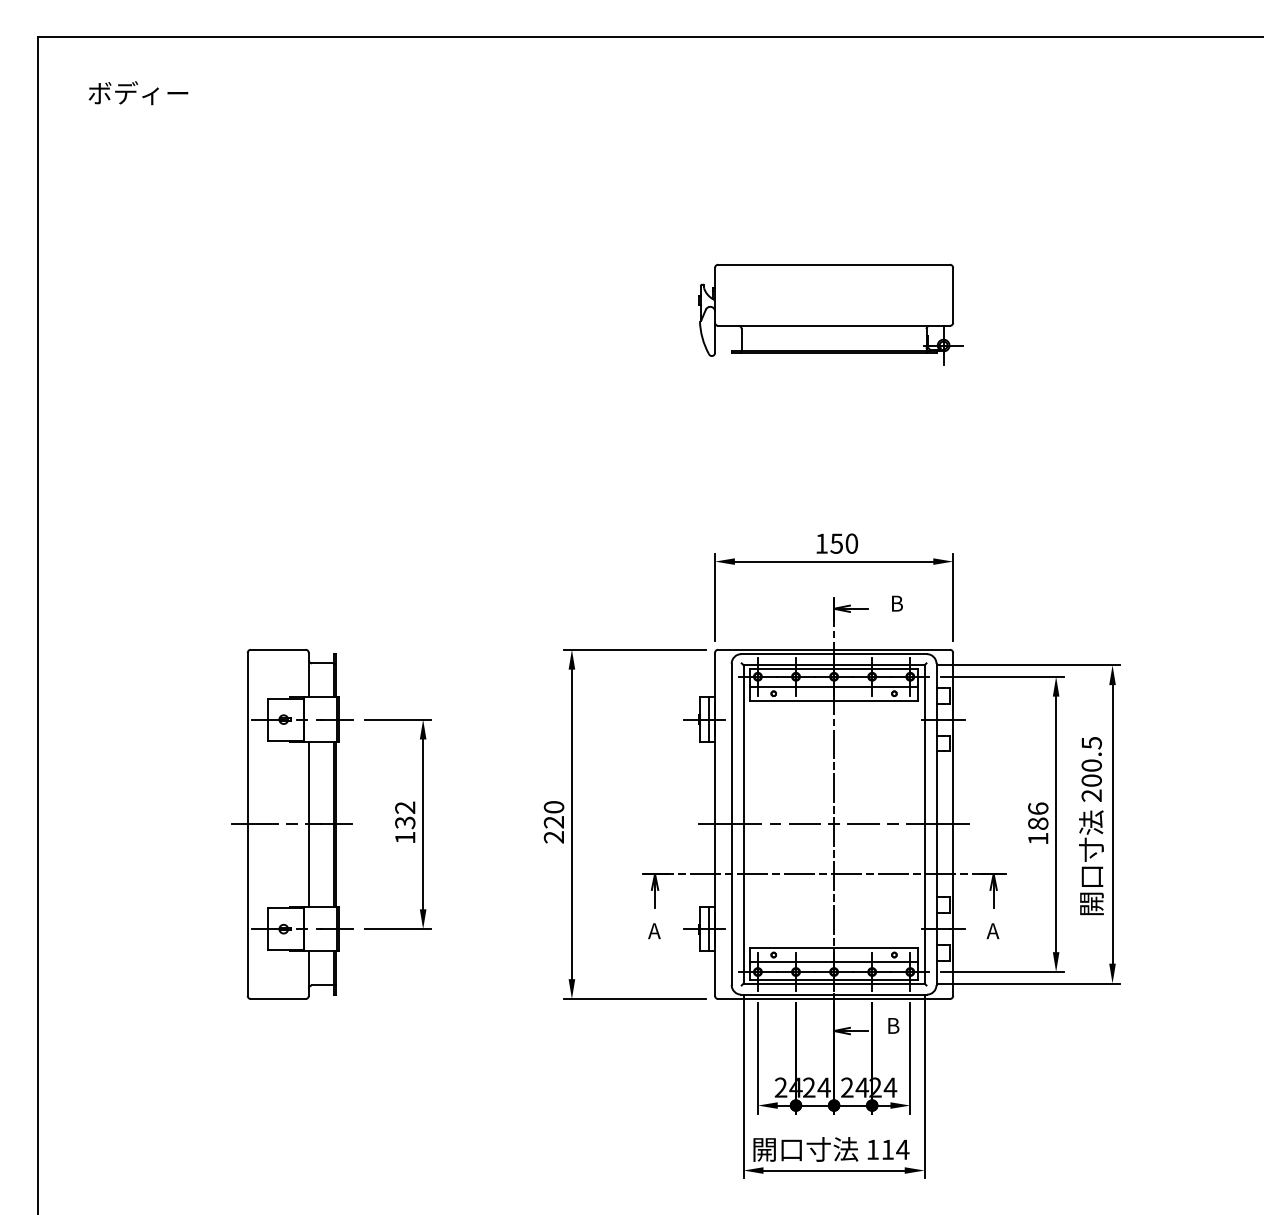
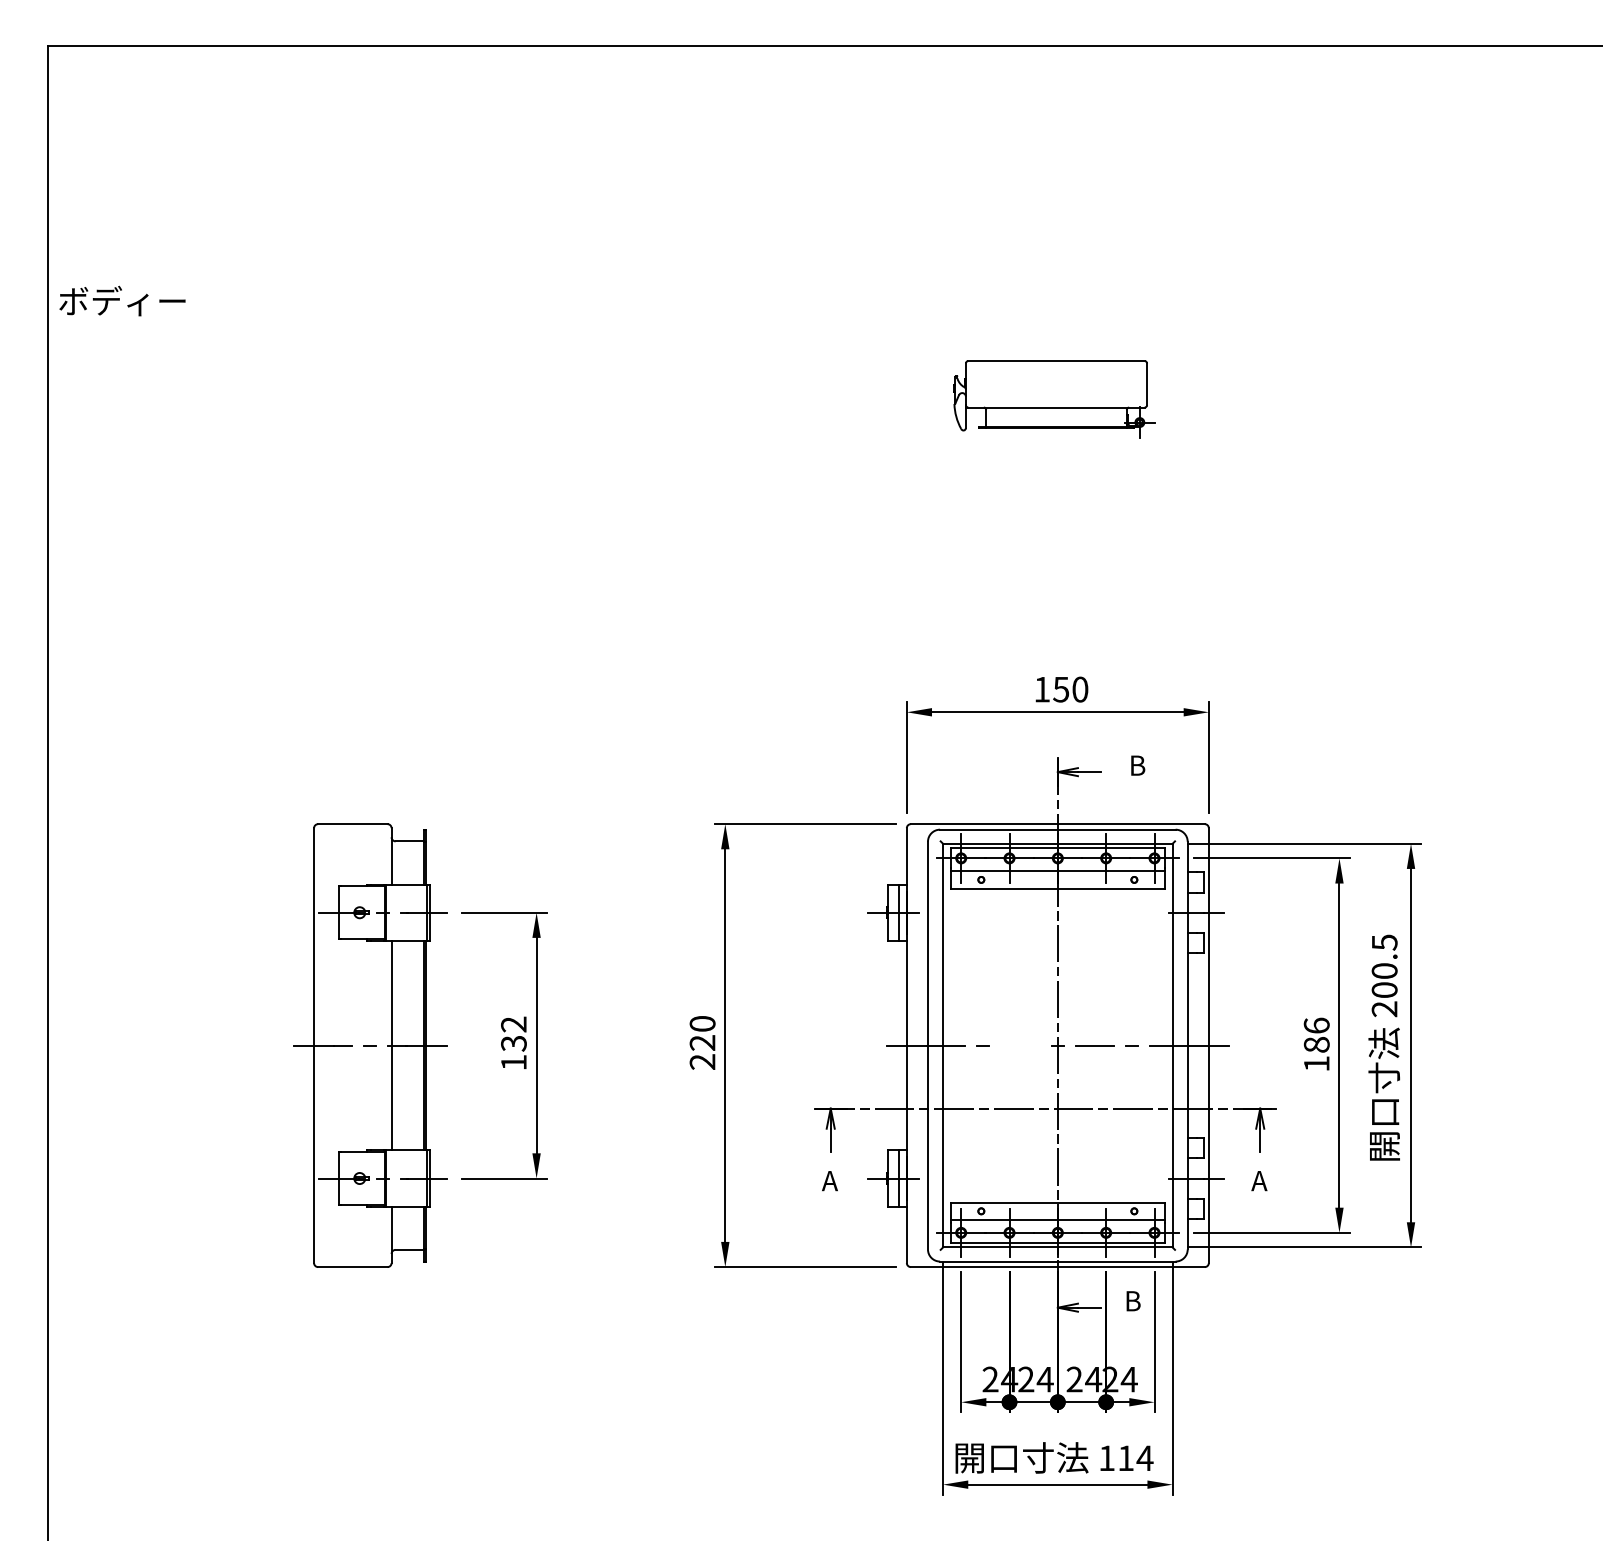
text: (138, 92) -> (122, 300), moved
part: (831, 314) -> (1054, 398), size x0.6
line: (804, 824) -> (1020, 1045), removed

